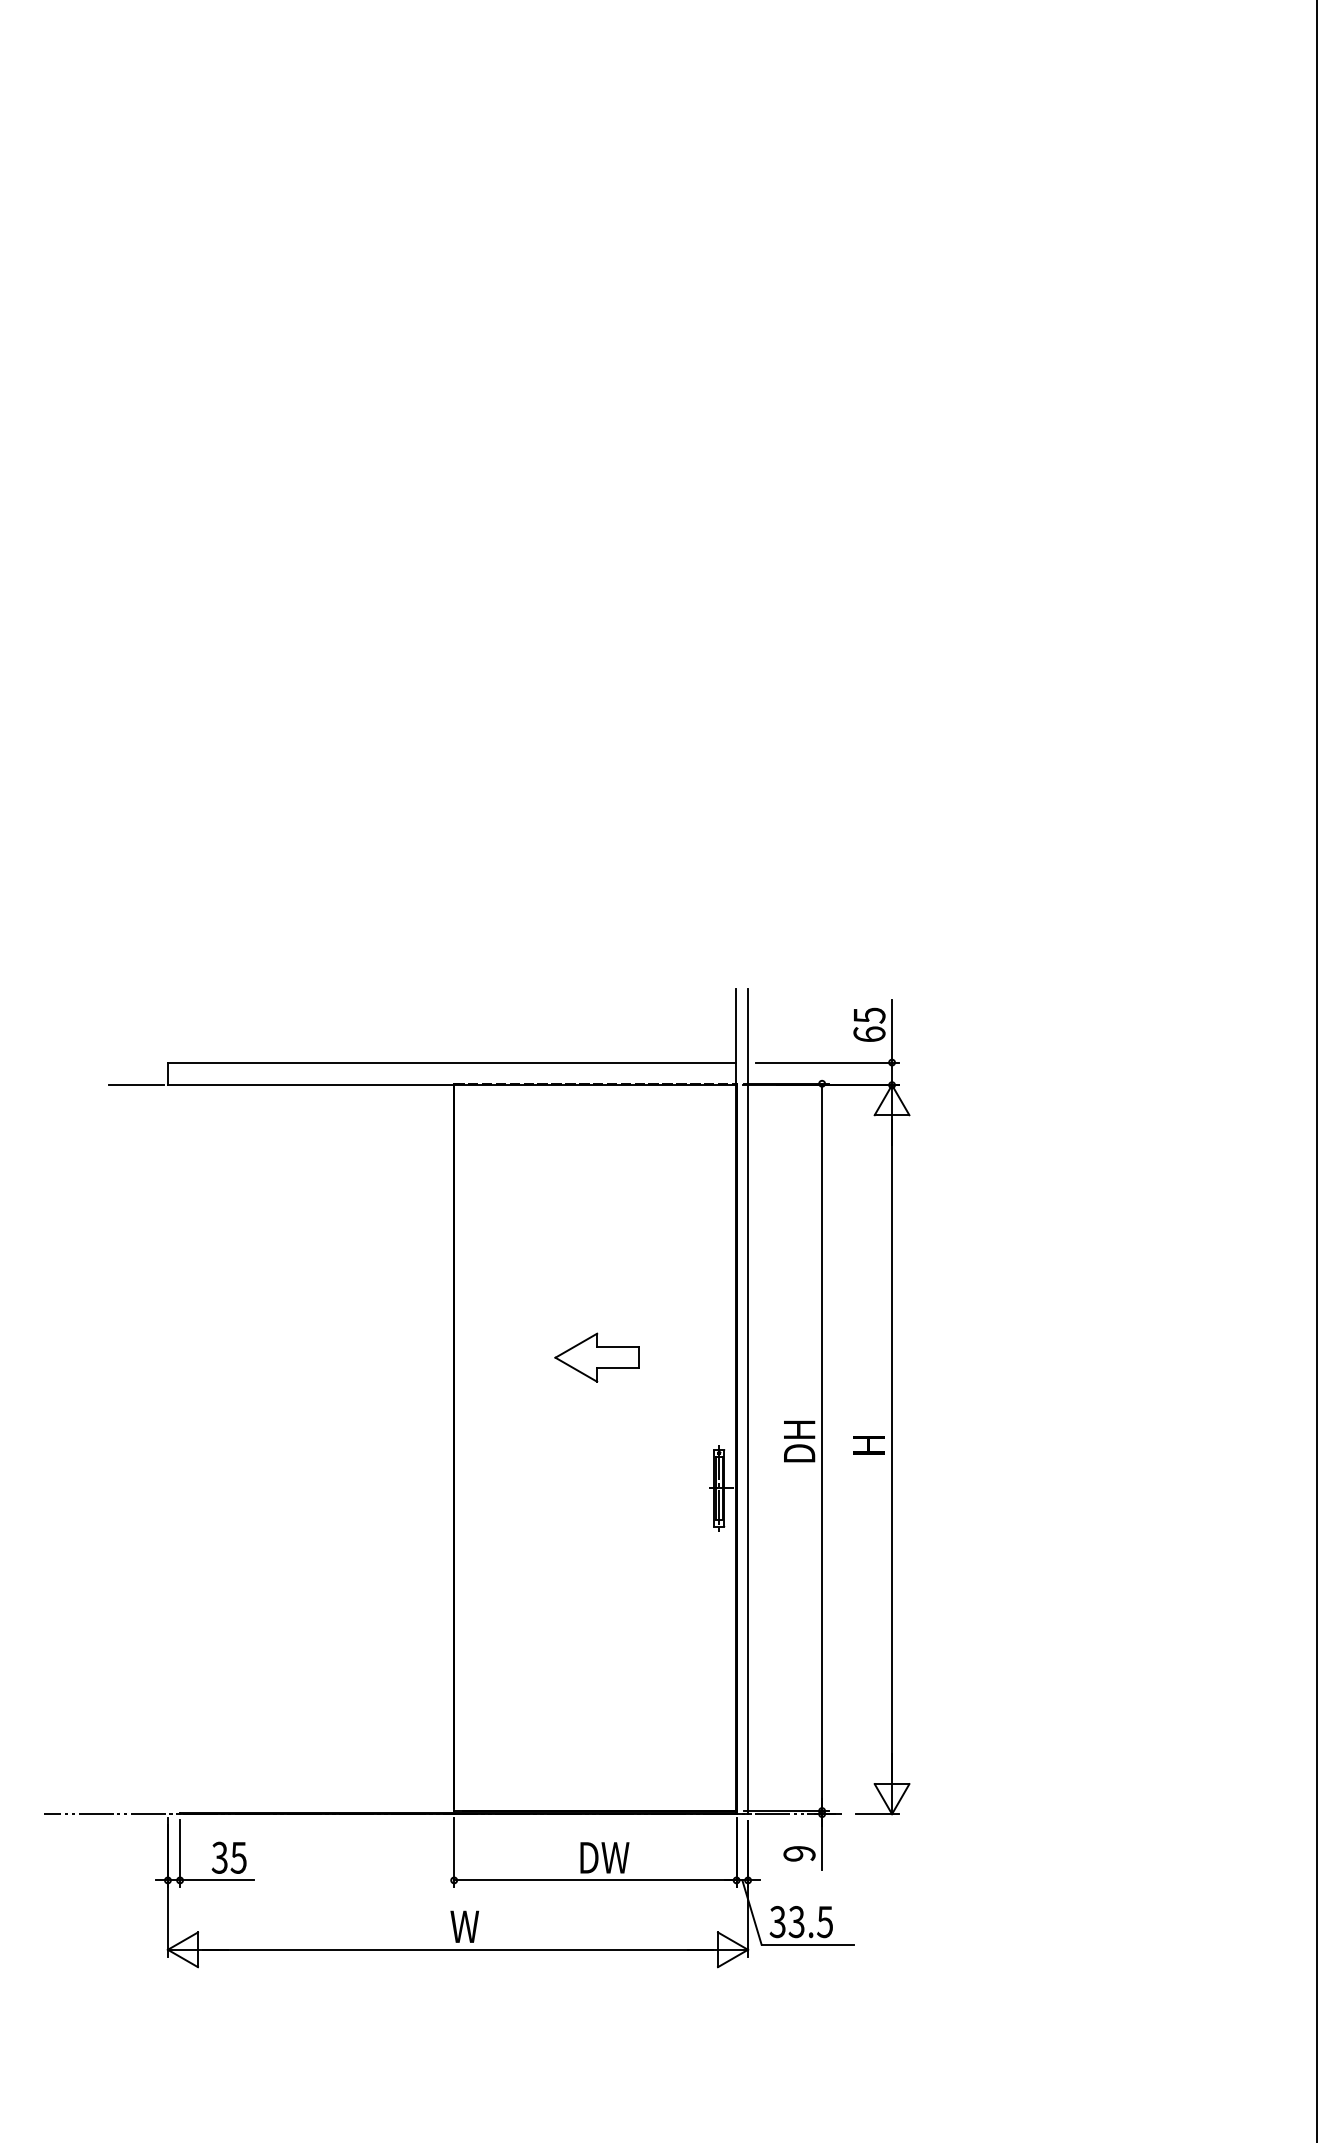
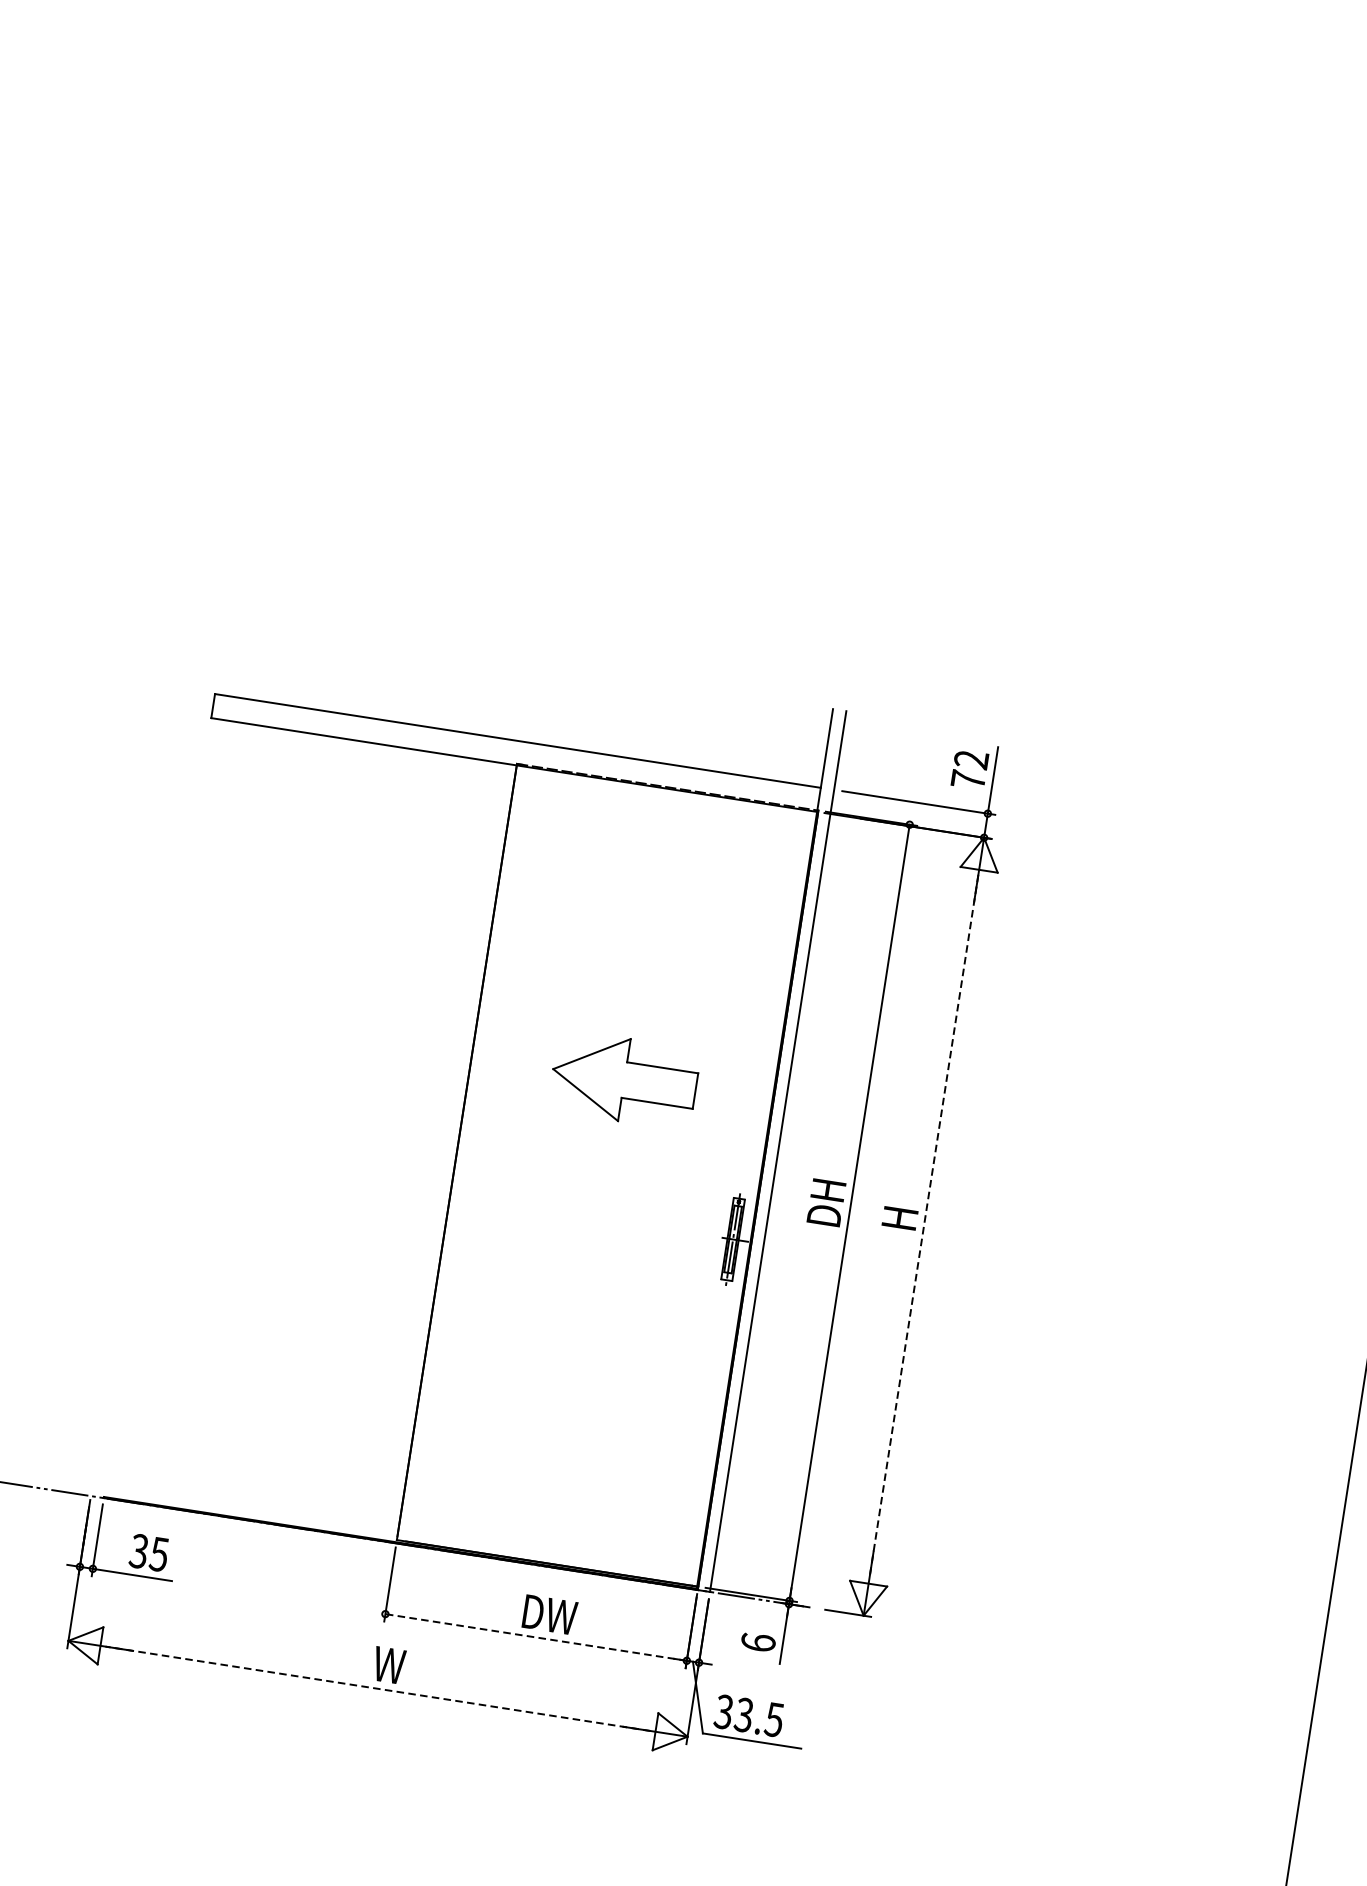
text: (869, 1024) -> (970, 769), 65 -> 72
line: (136, 1085) -> (177, 713), removed
part: (596, 1357) -> (623, 1079), size x1.6
line: (892, 1449) -> (924, 1226), solid -> dashed
text: (799, 1853) -> (758, 1642), 9 -> 6
line: (594, 1880) -> (535, 1637), solid -> dashed
line: (457, 1949) -> (377, 1688), solid -> dashed

